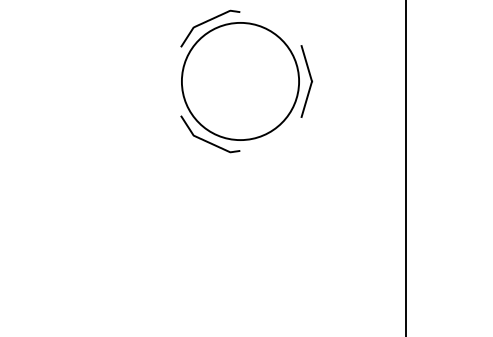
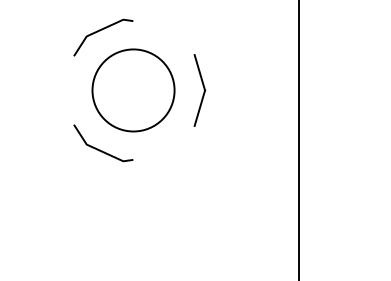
circle: (240, 81) -> (133, 90), size x0.7

